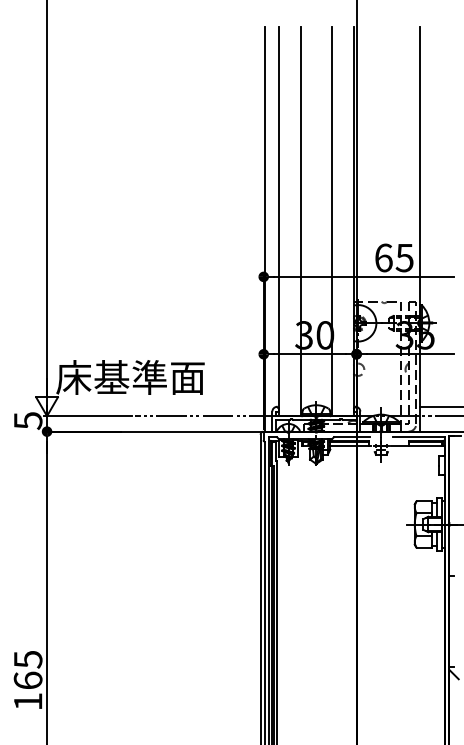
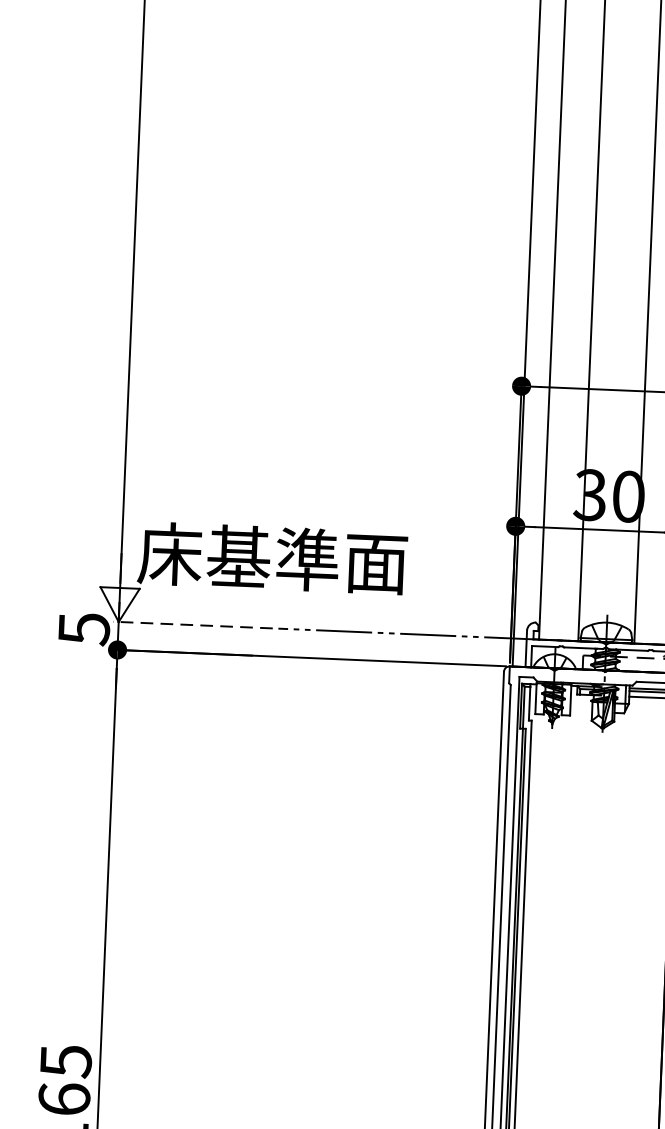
line: (87, 416) -> (191, 625), solid -> dashed

